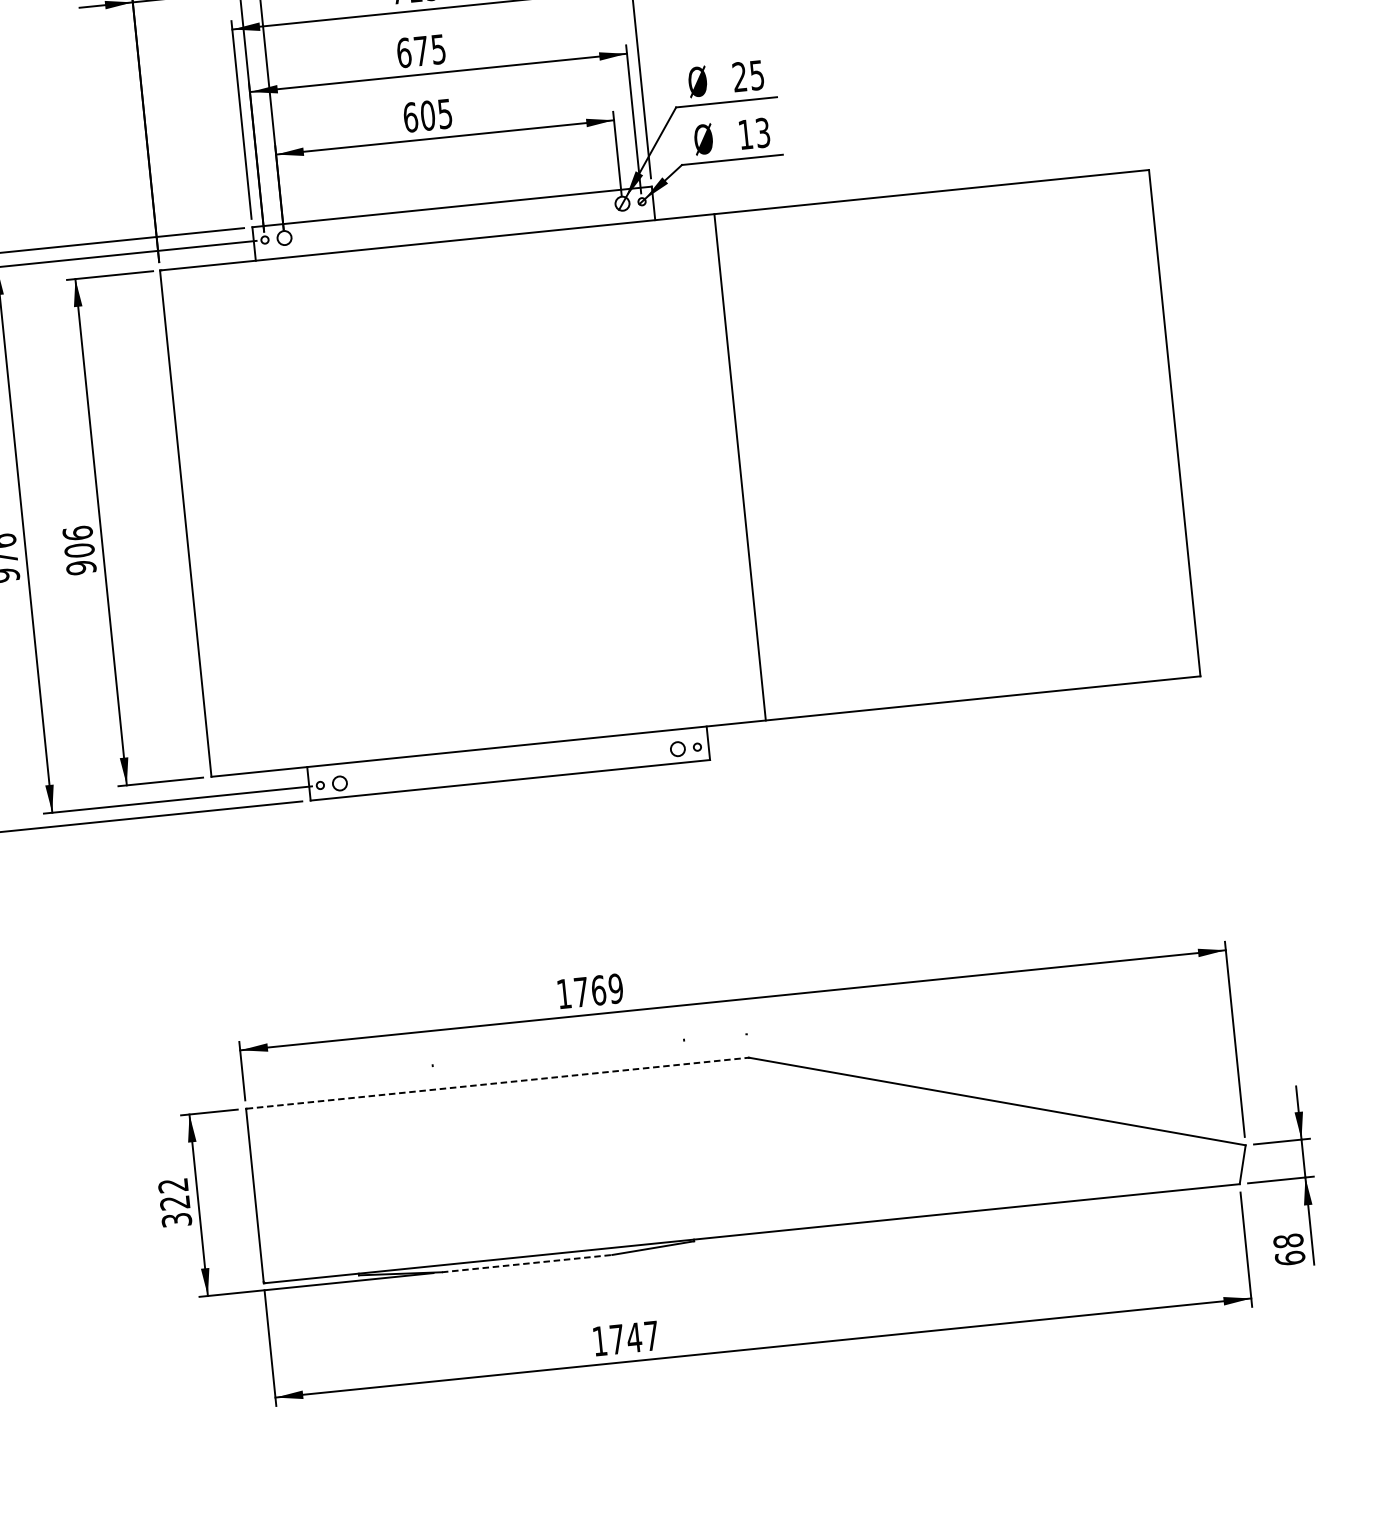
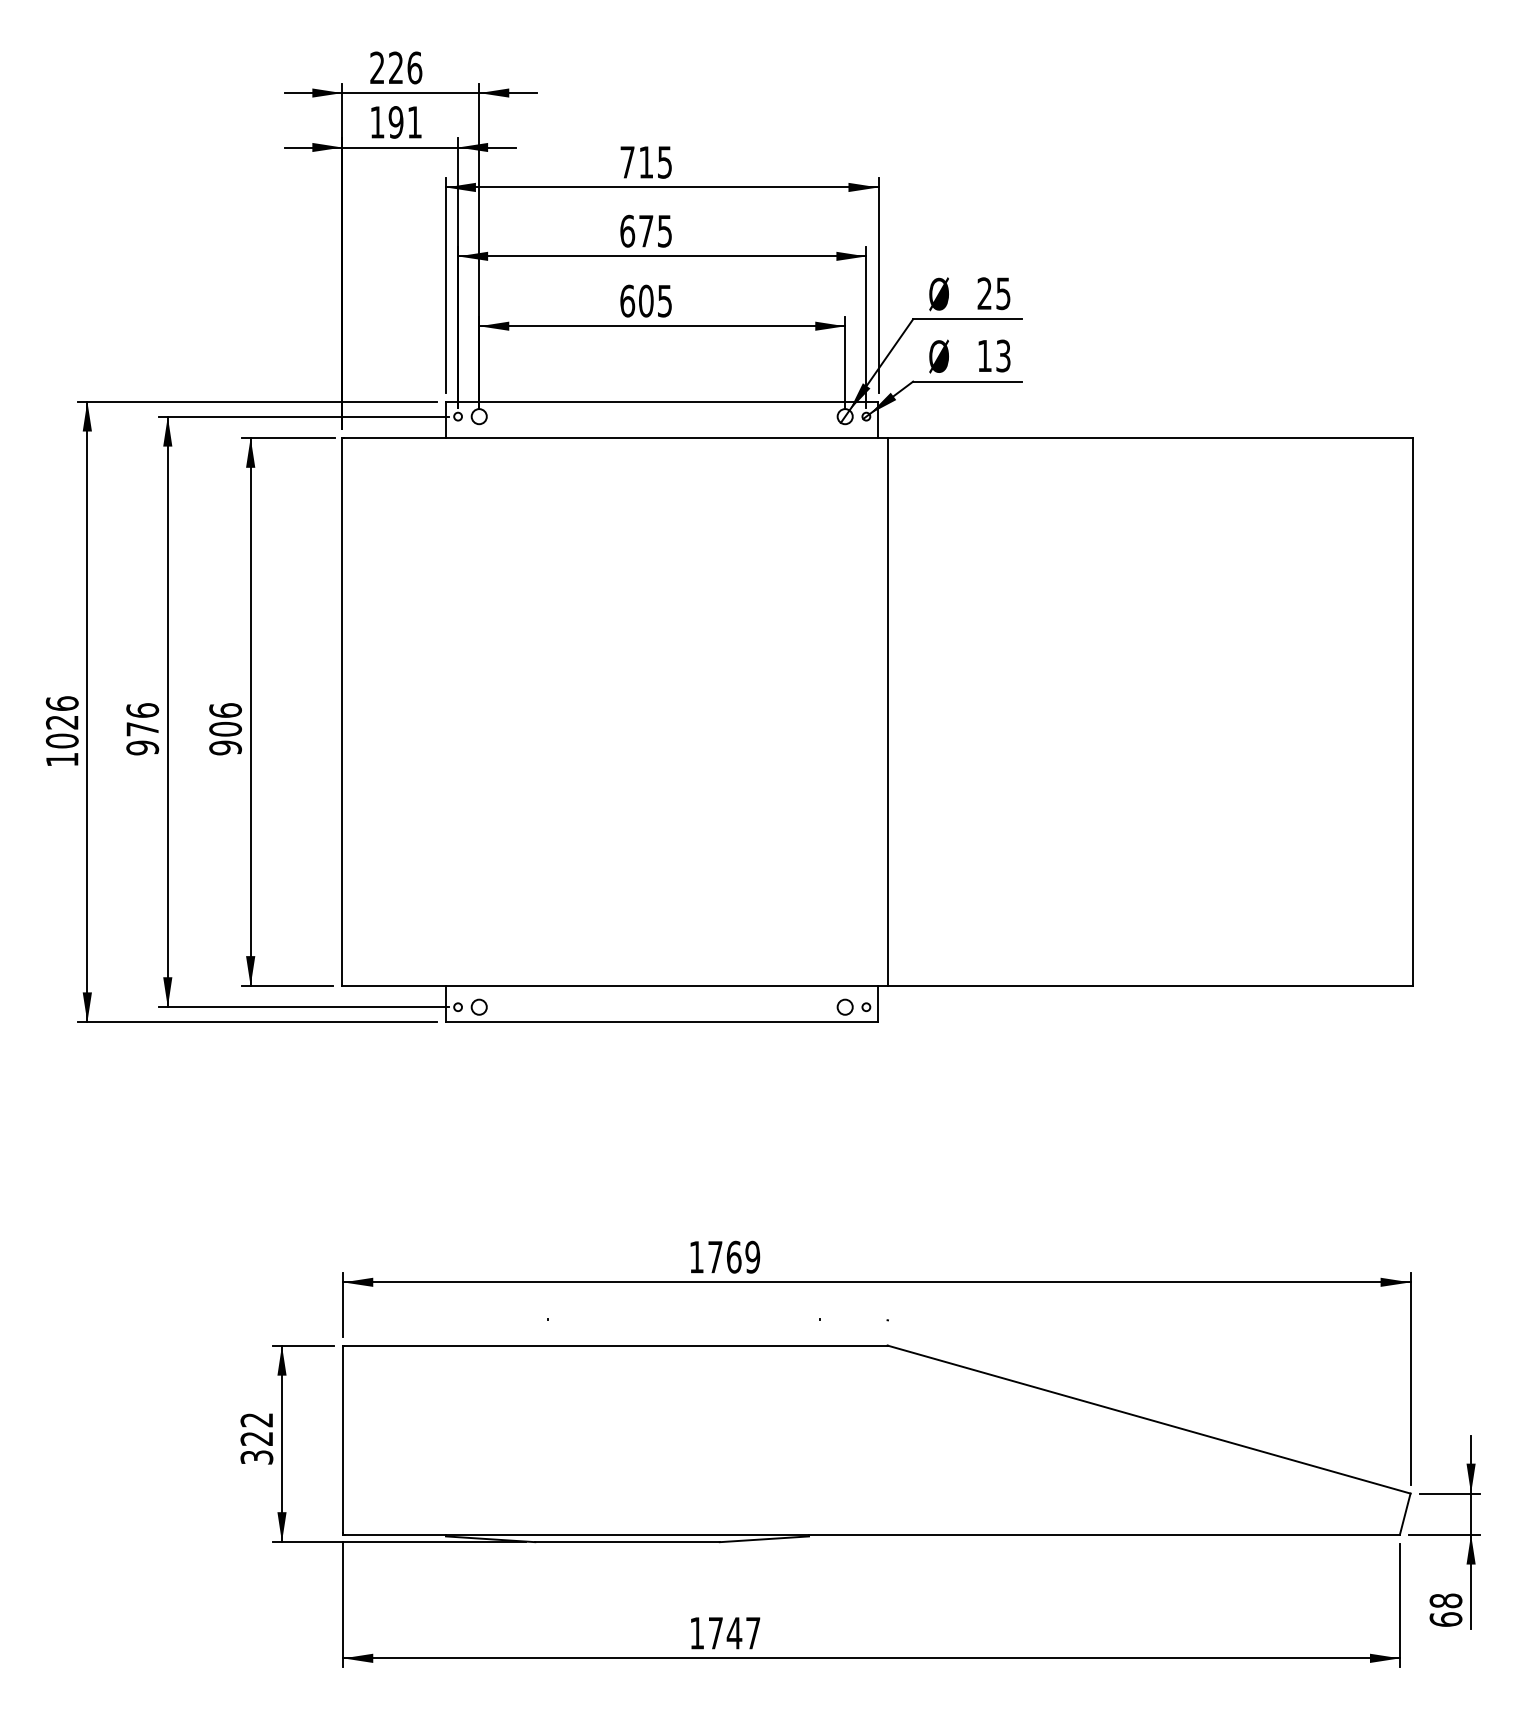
line: (740, 466) -> (887, 711), moved
line: (497, 1083) -> (615, 1345), dashed -> solid
line: (527, 1263) -> (628, 1542), dashed -> solid

